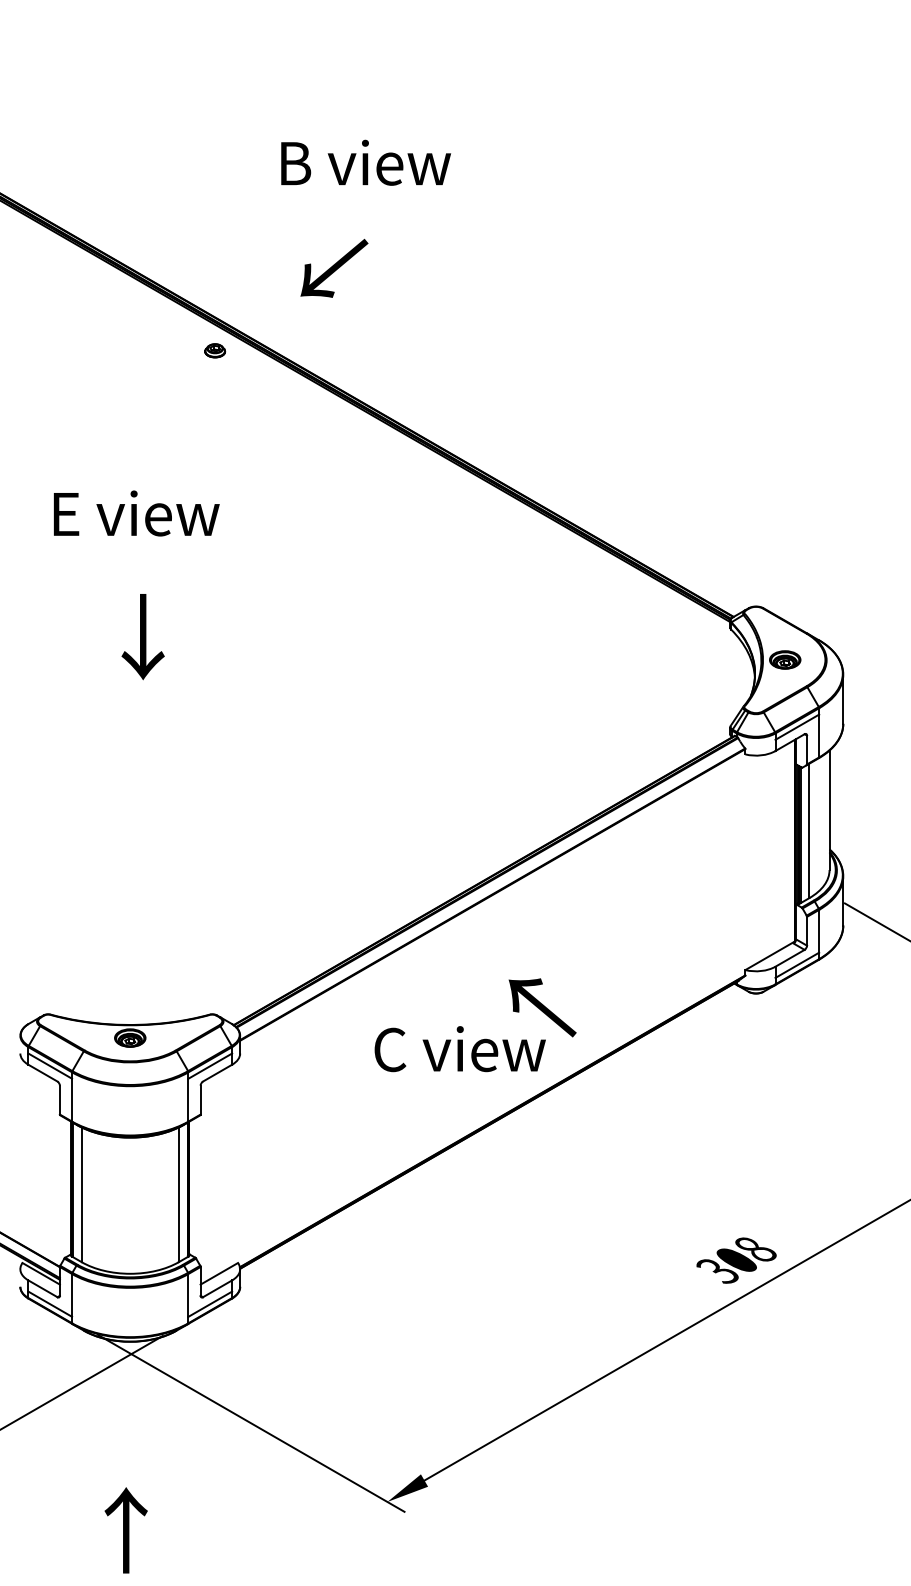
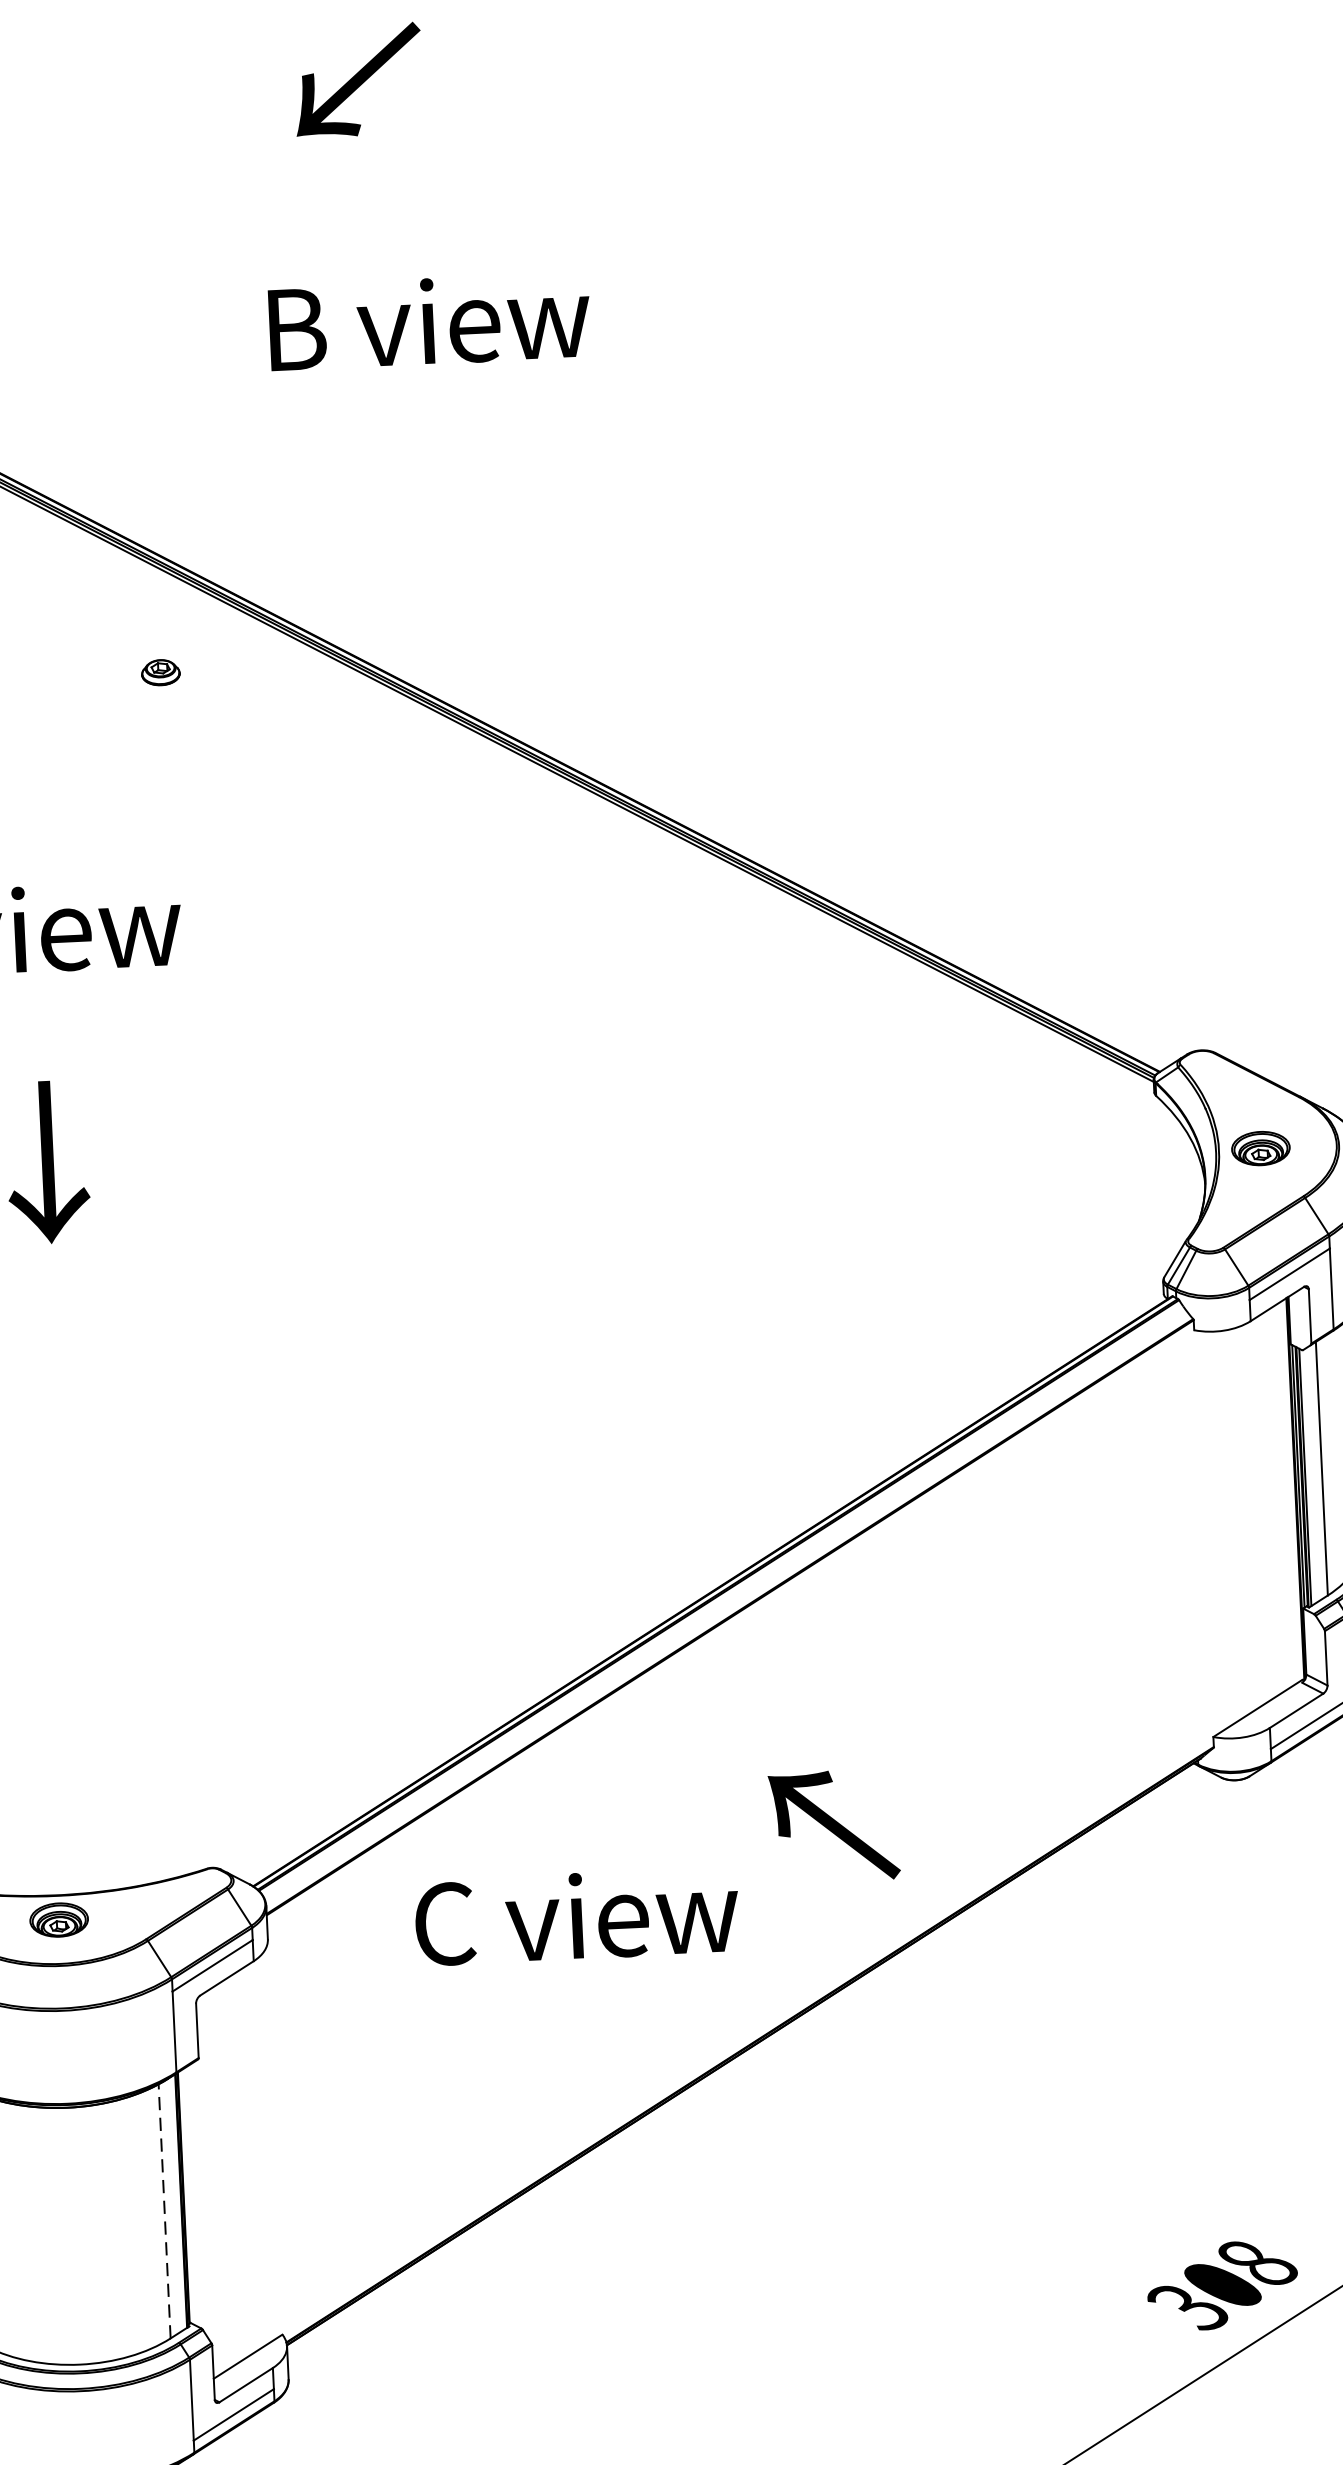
text: (365, 162) -> (428, 321), moved
text: (334, 268) -> (358, 80), moved
part: (215, 350) -> (161, 672), moved
text: (459, 1049) -> (575, 1917), moved
line: (178, 1194) -> (164, 2210), solid -> dashed

